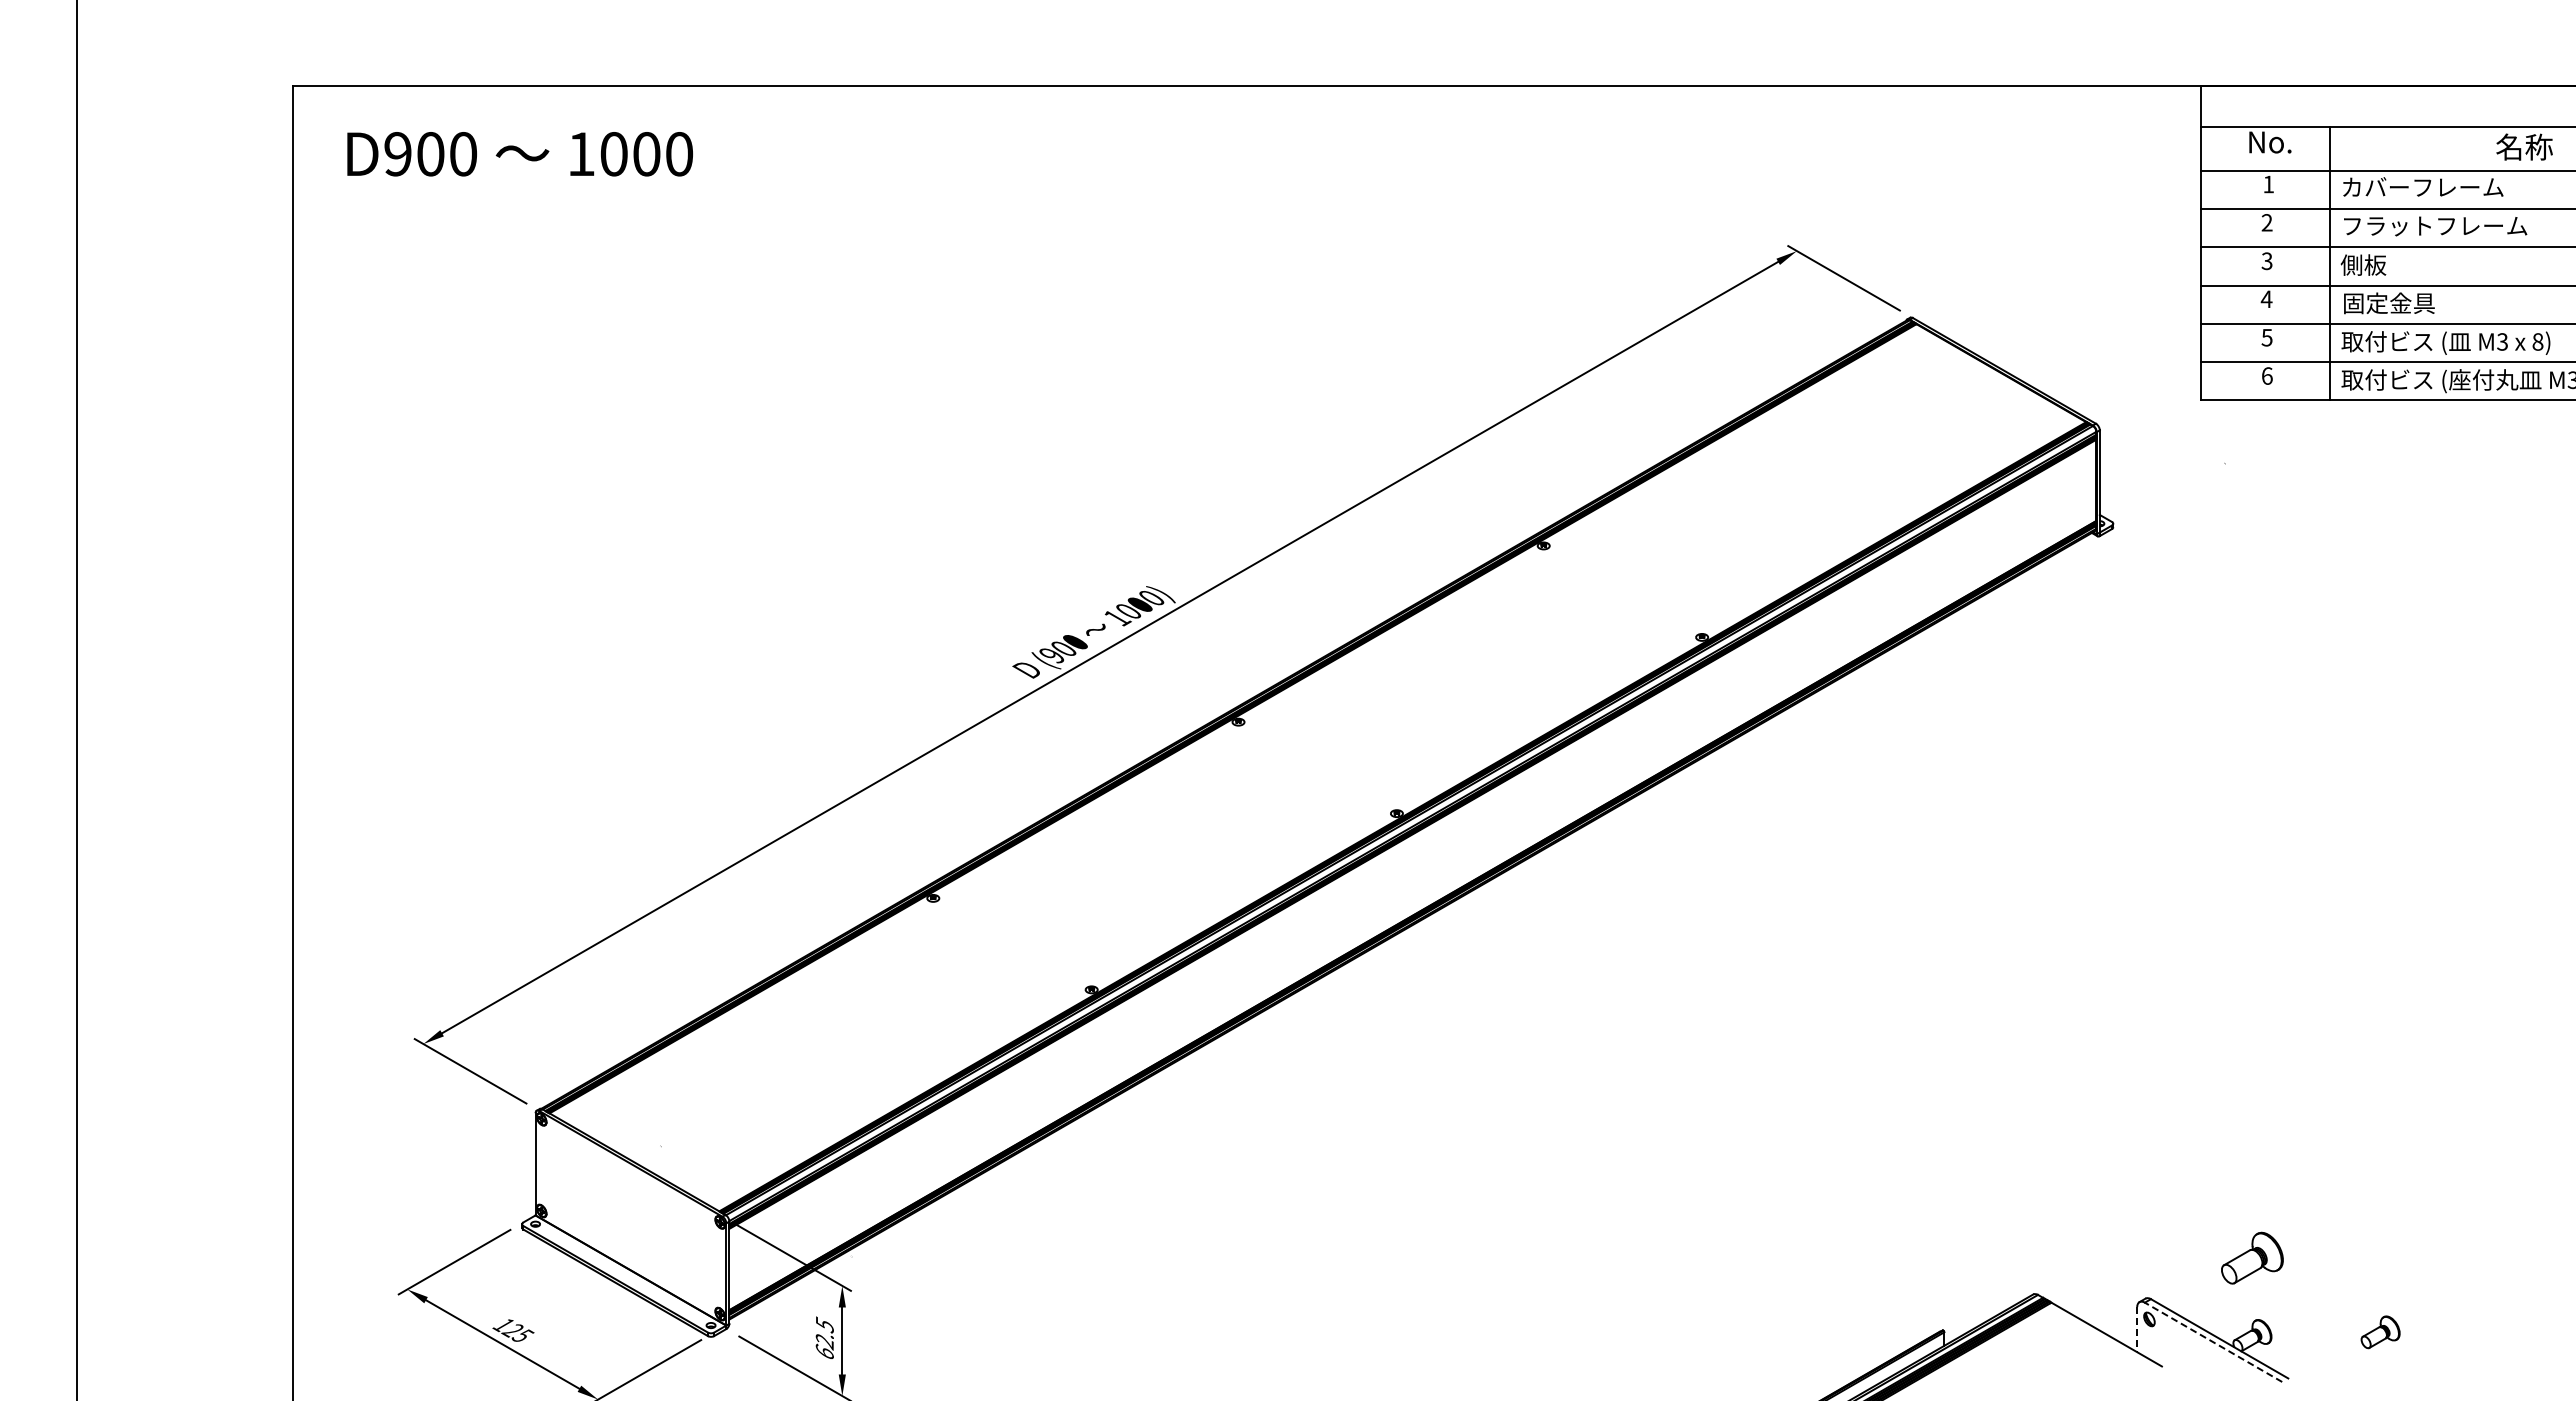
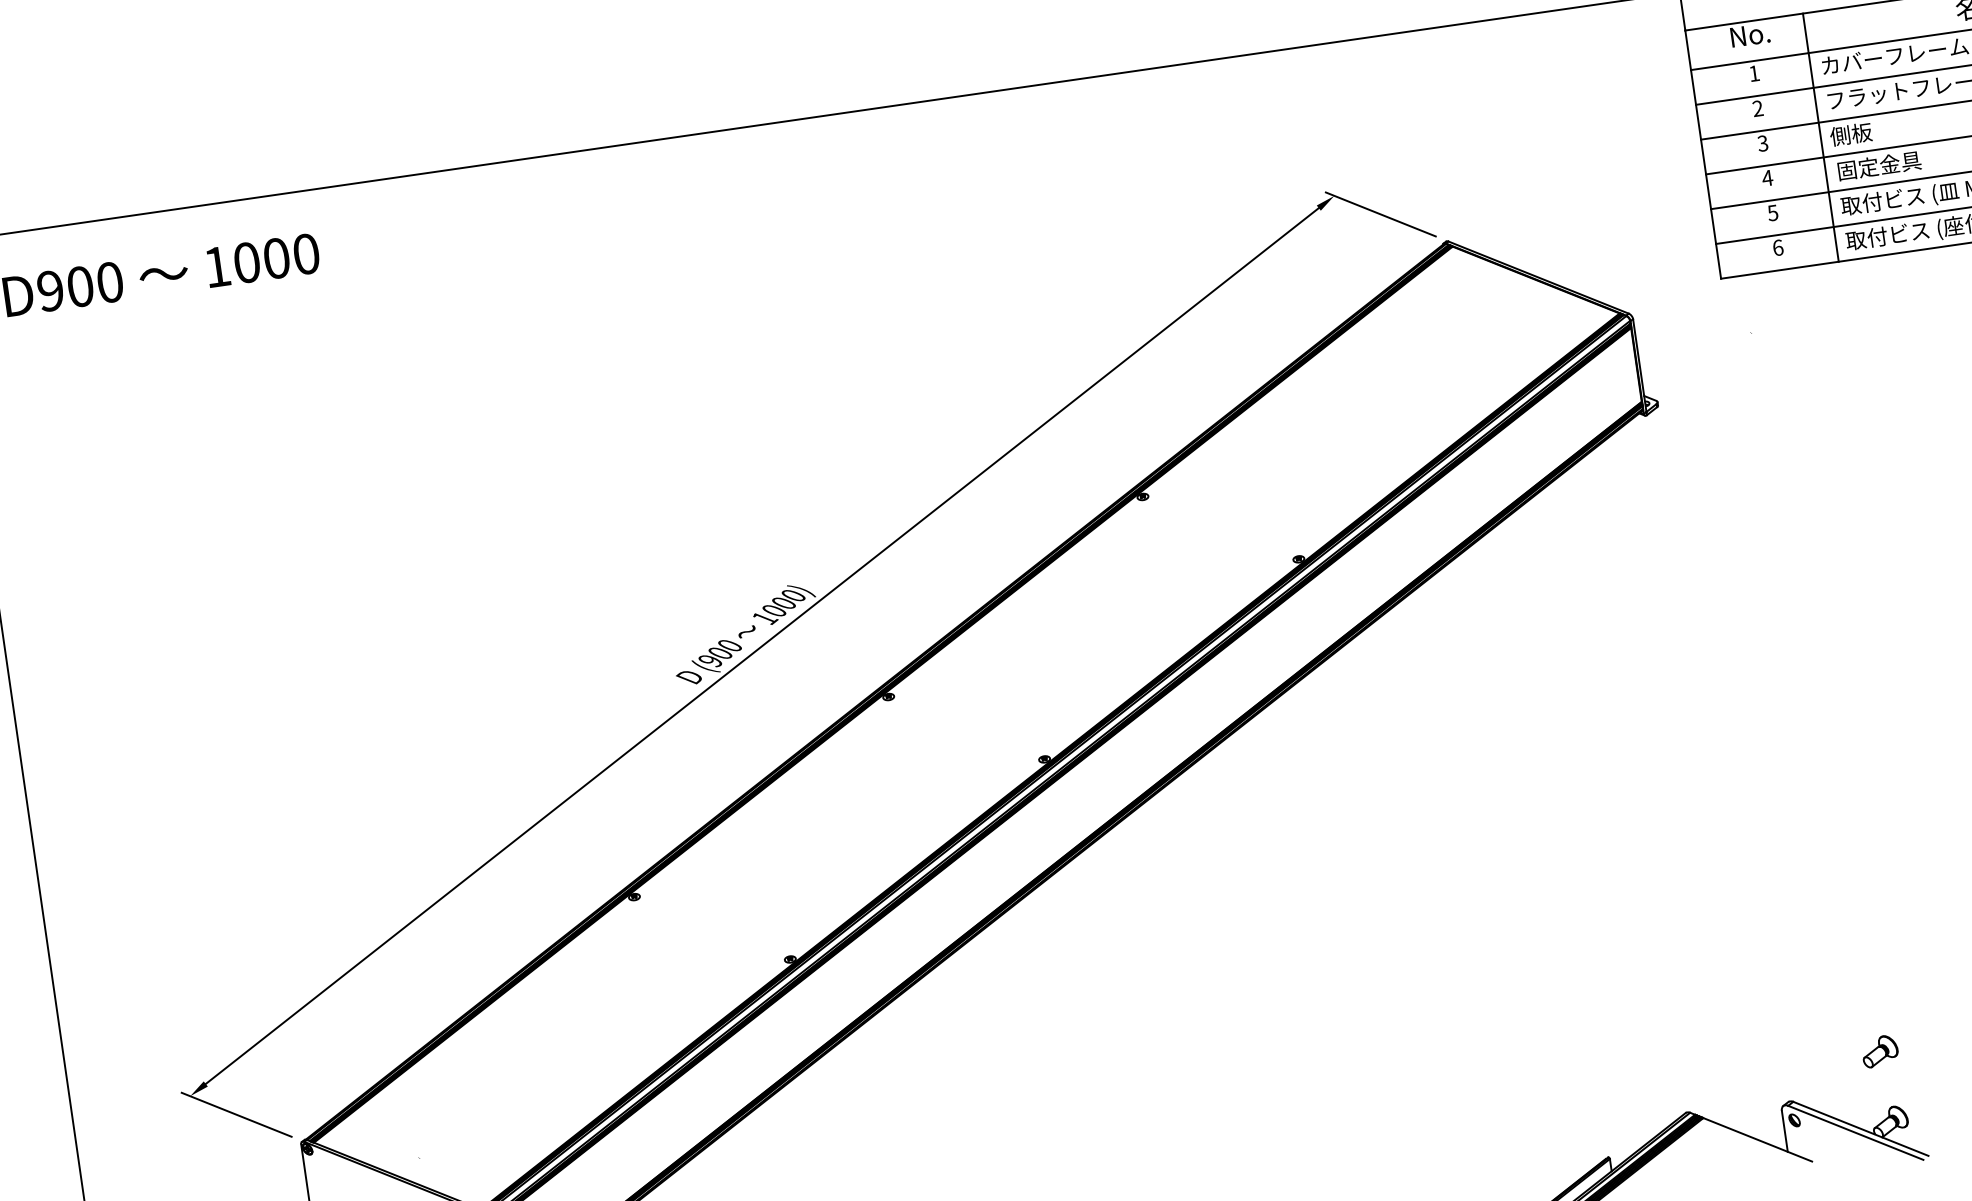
part: (2252, 1258) -> (1880, 1051), size x0.62
line: (2137, 1329) -> (1785, 1131), dashed -> solid
line: (2213, 1342) -> (1855, 1133), dashed -> solid

